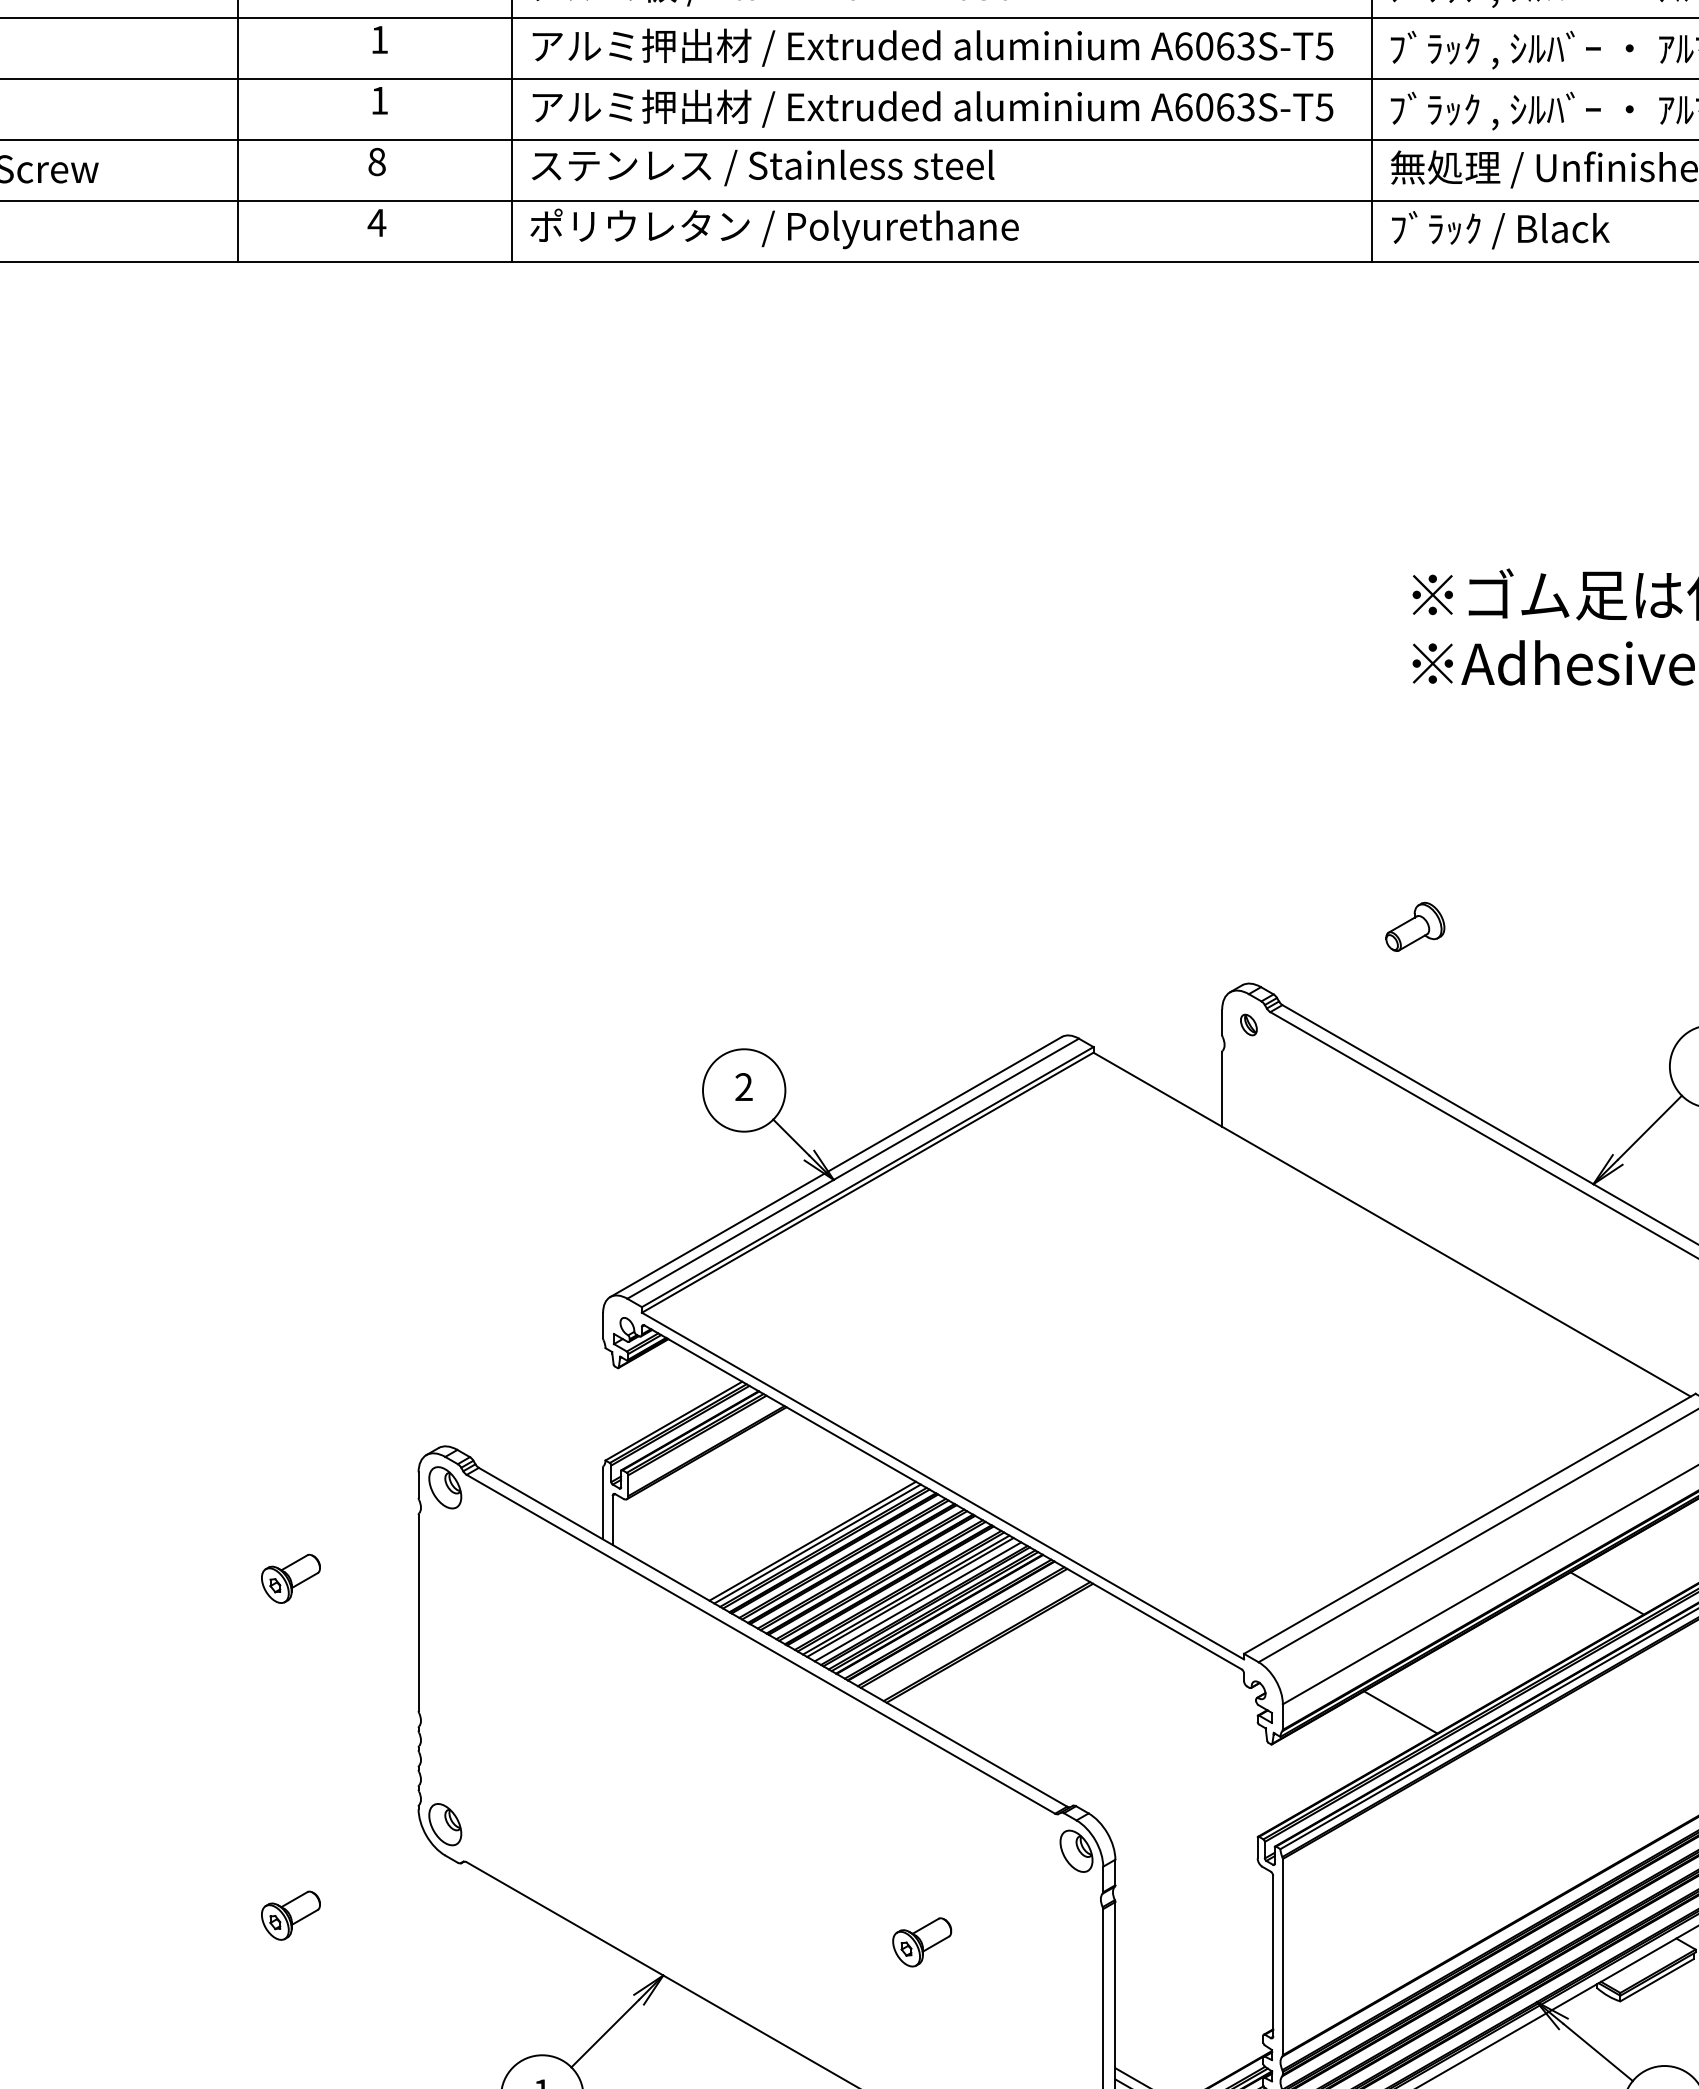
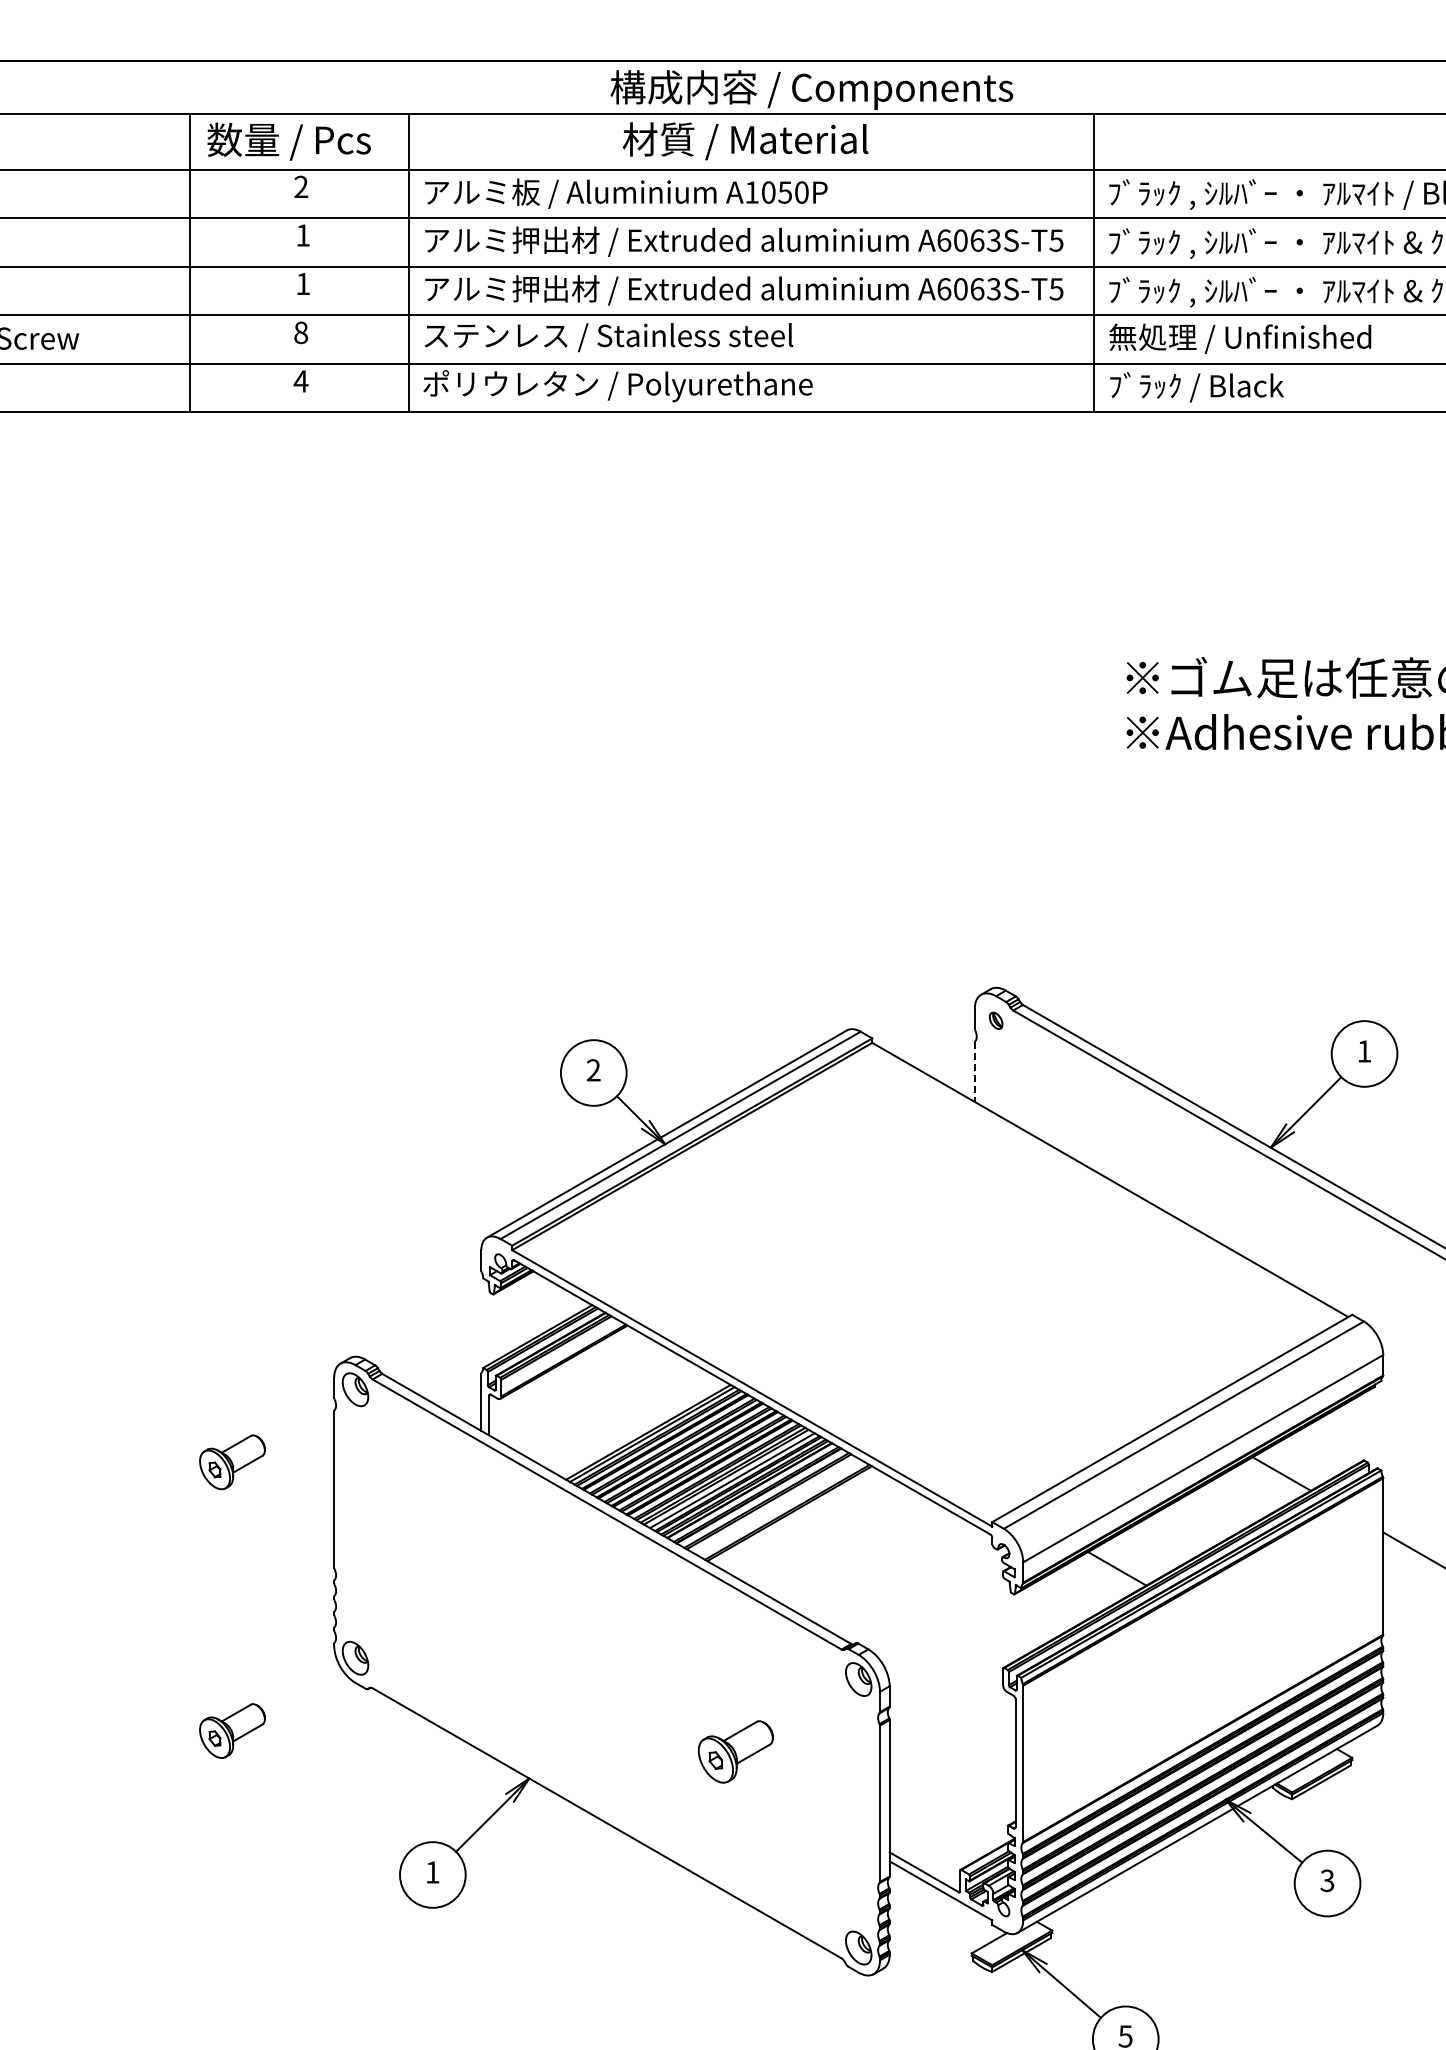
part: (1414, 926) -> (1128, 942), removed
line: (1221, 1089) -> (974, 1072), solid -> dashed
part: (290, 1579) -> (232, 1462), size x1.4
part: (290, 1915) -> (232, 1730), size x1.4
part: (921, 1942) -> (735, 1752), size x1.6

